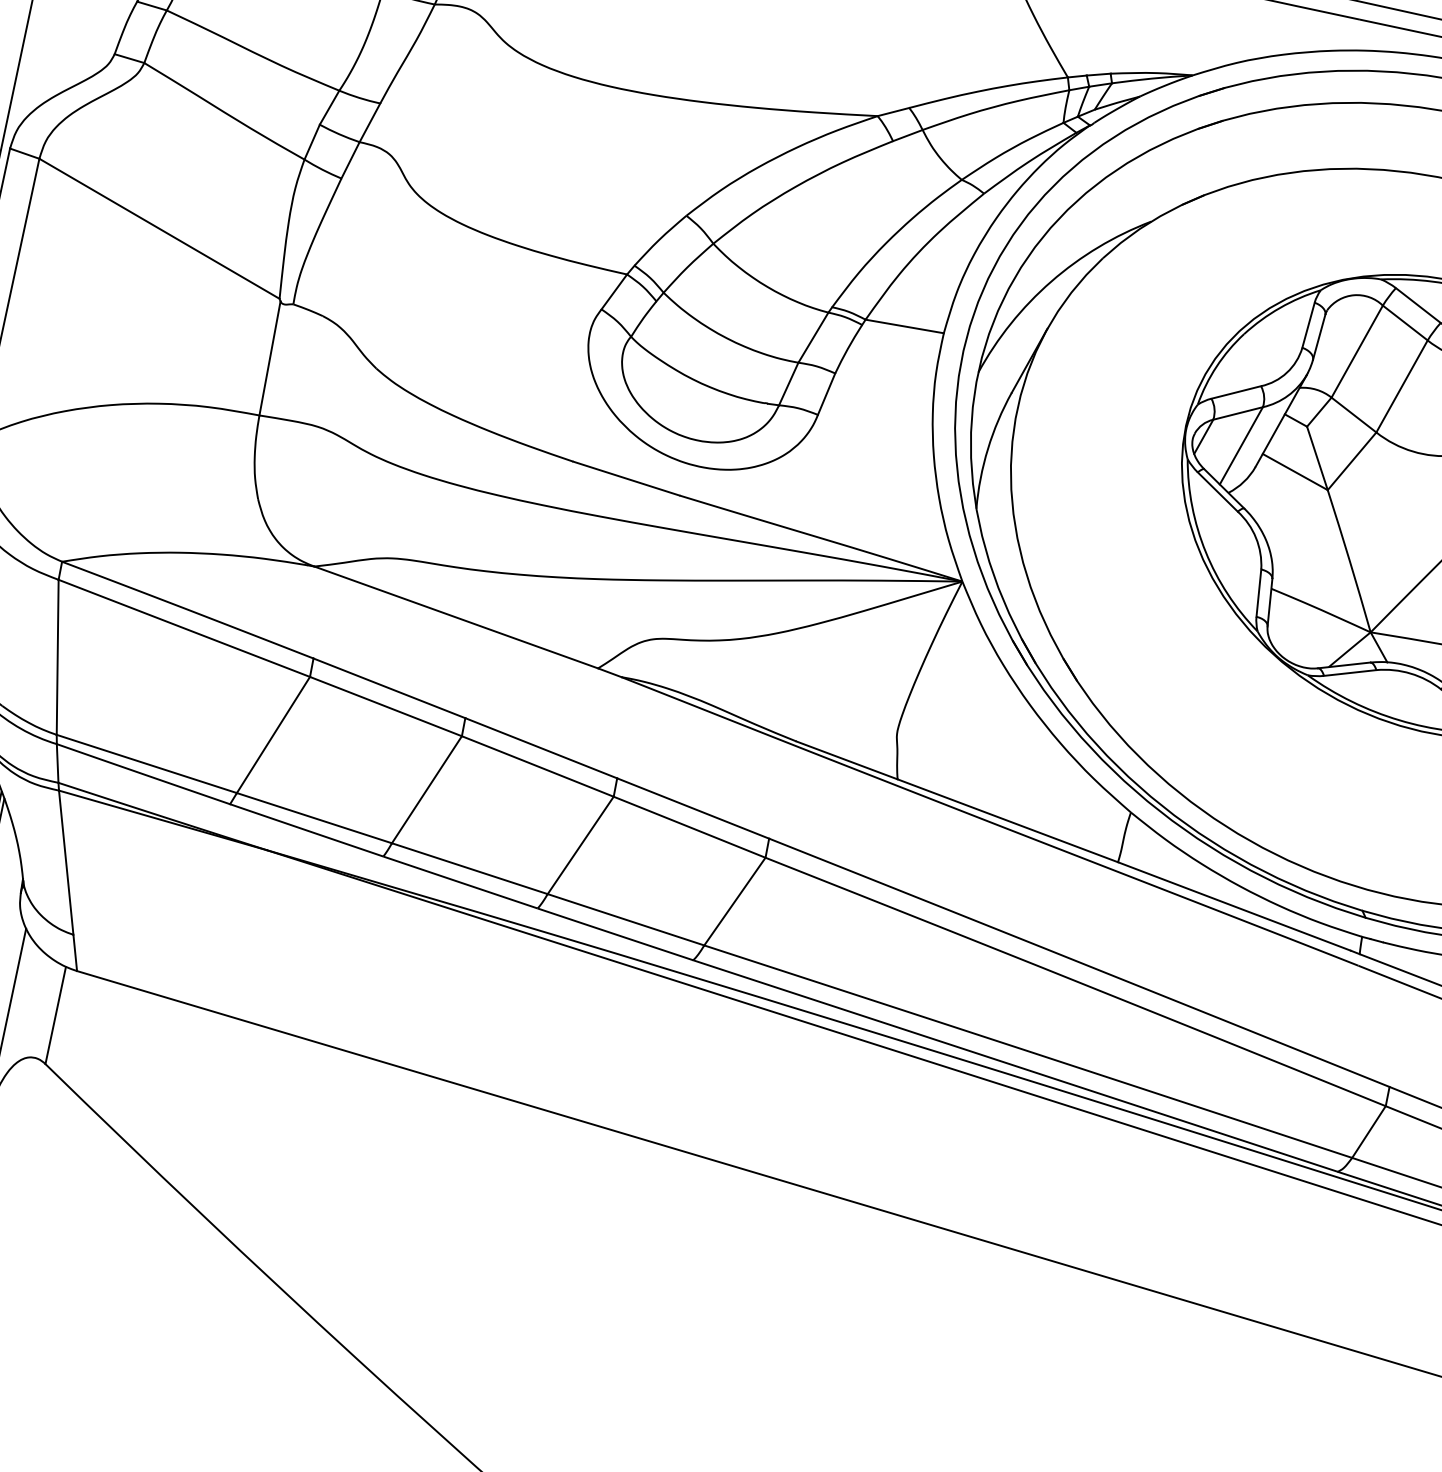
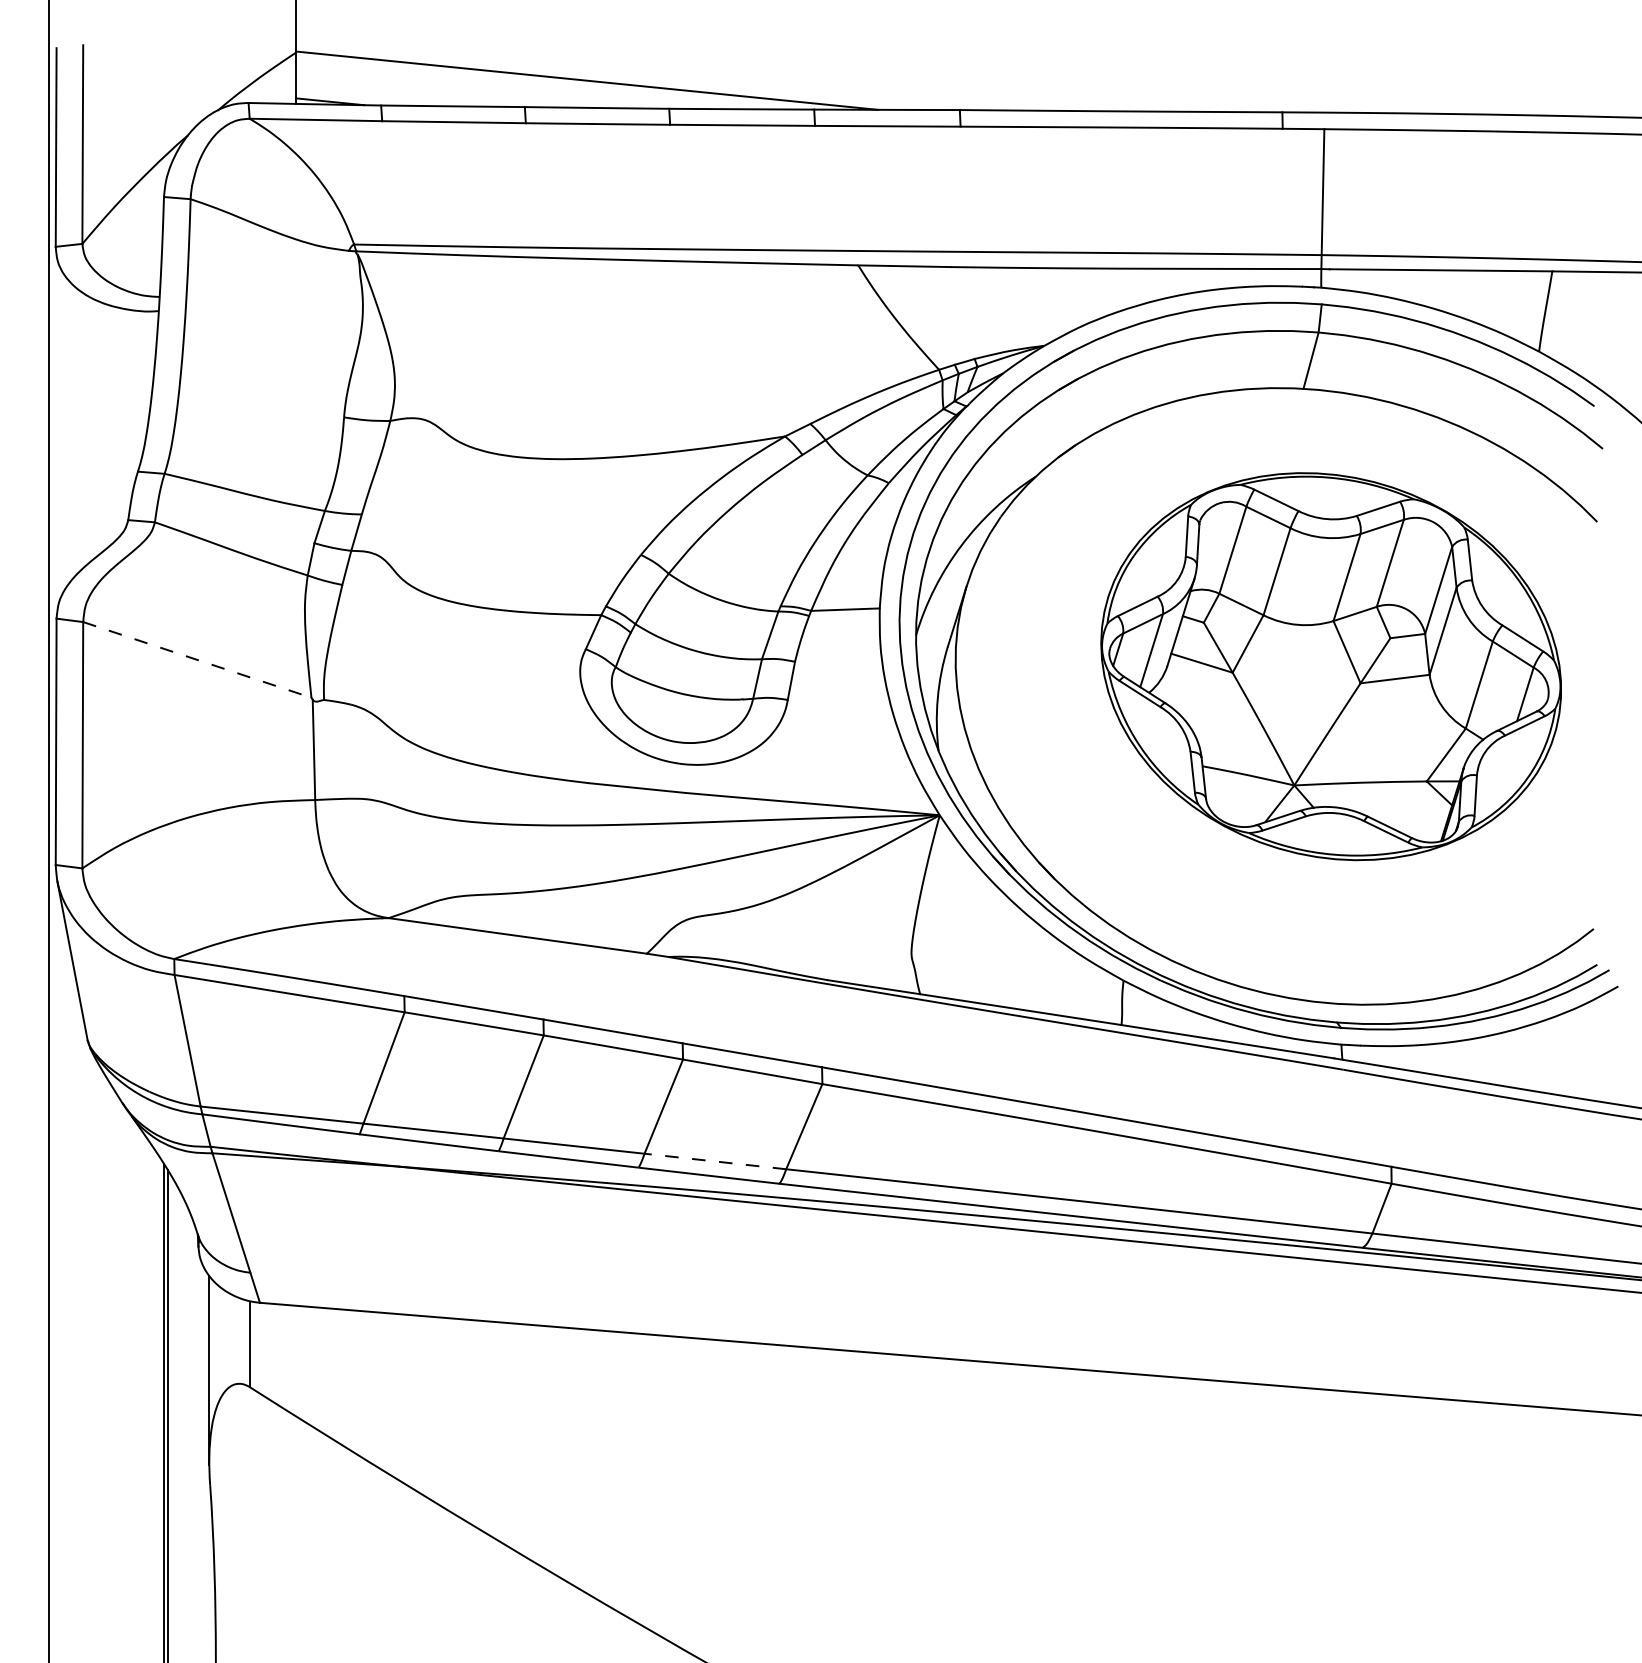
line: (159, 229) -> (197, 660), solid -> dashed
line: (625, 919) -> (714, 1161), solid -> dashed

